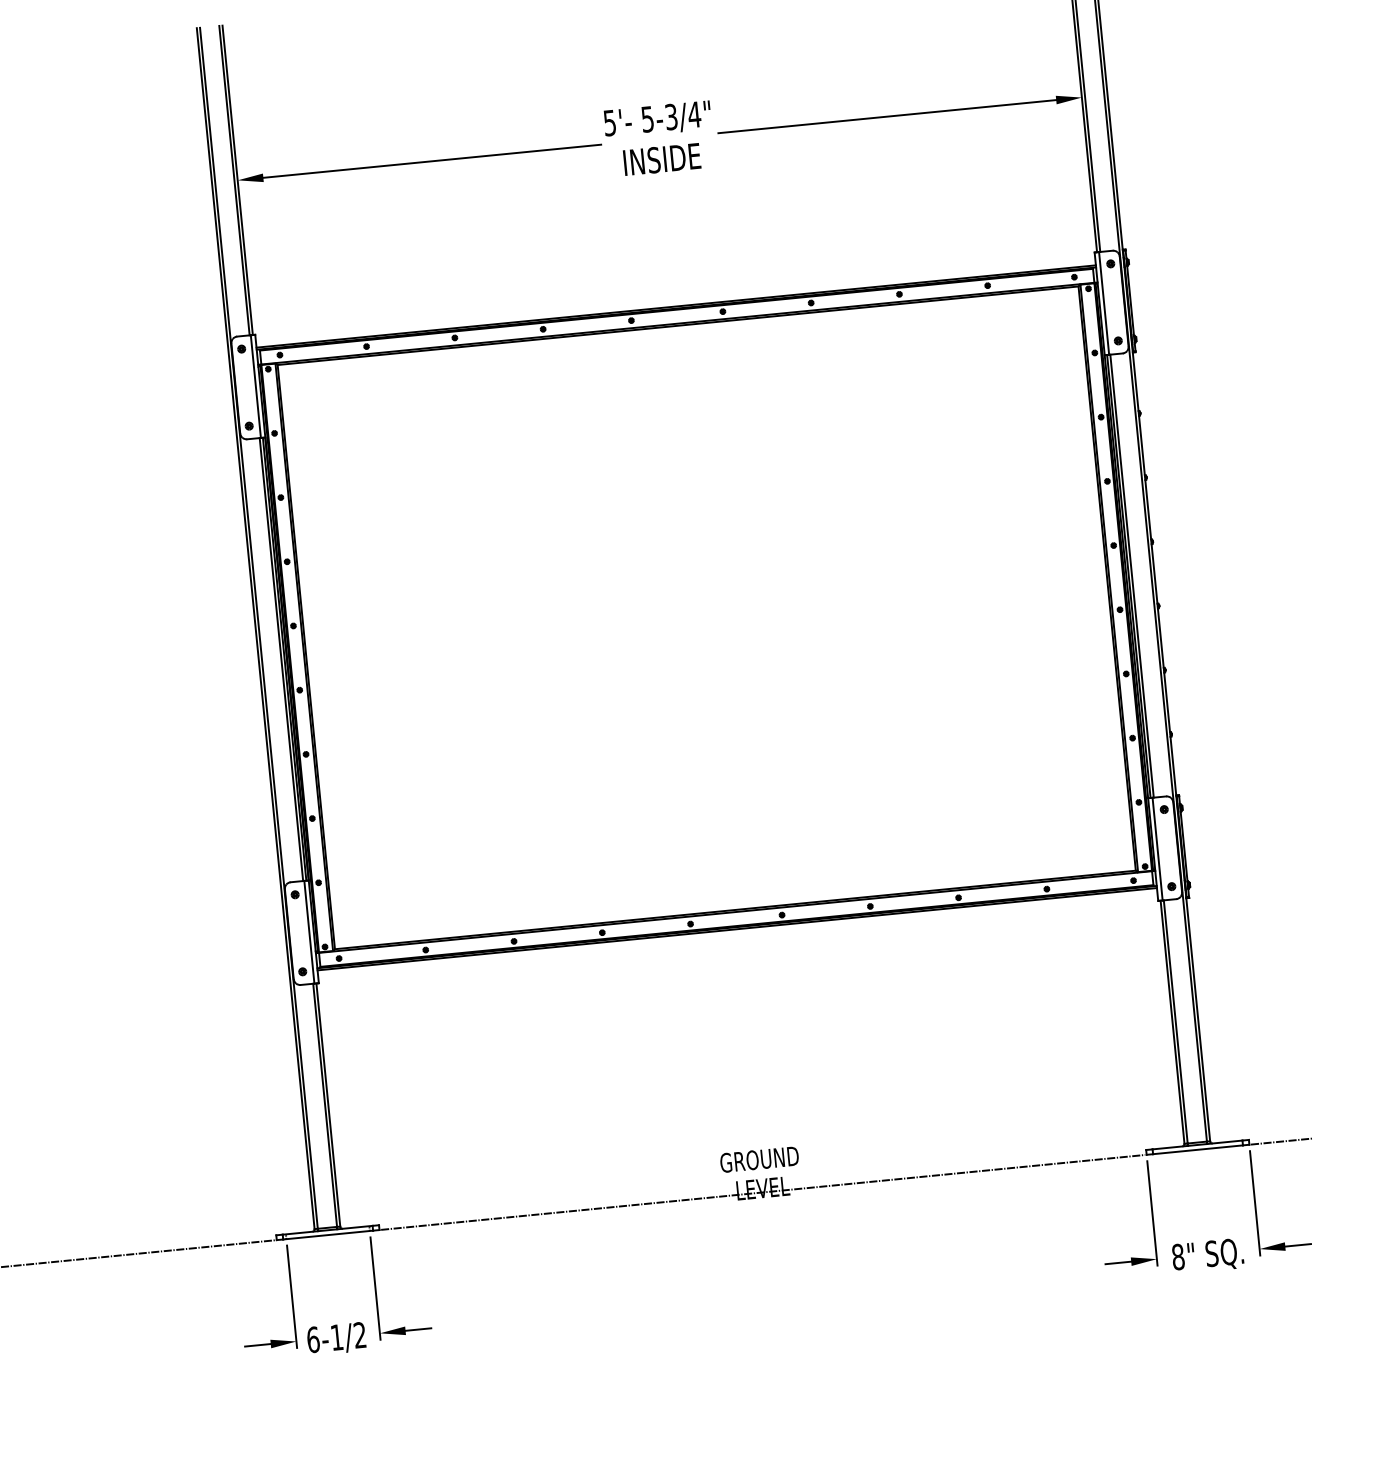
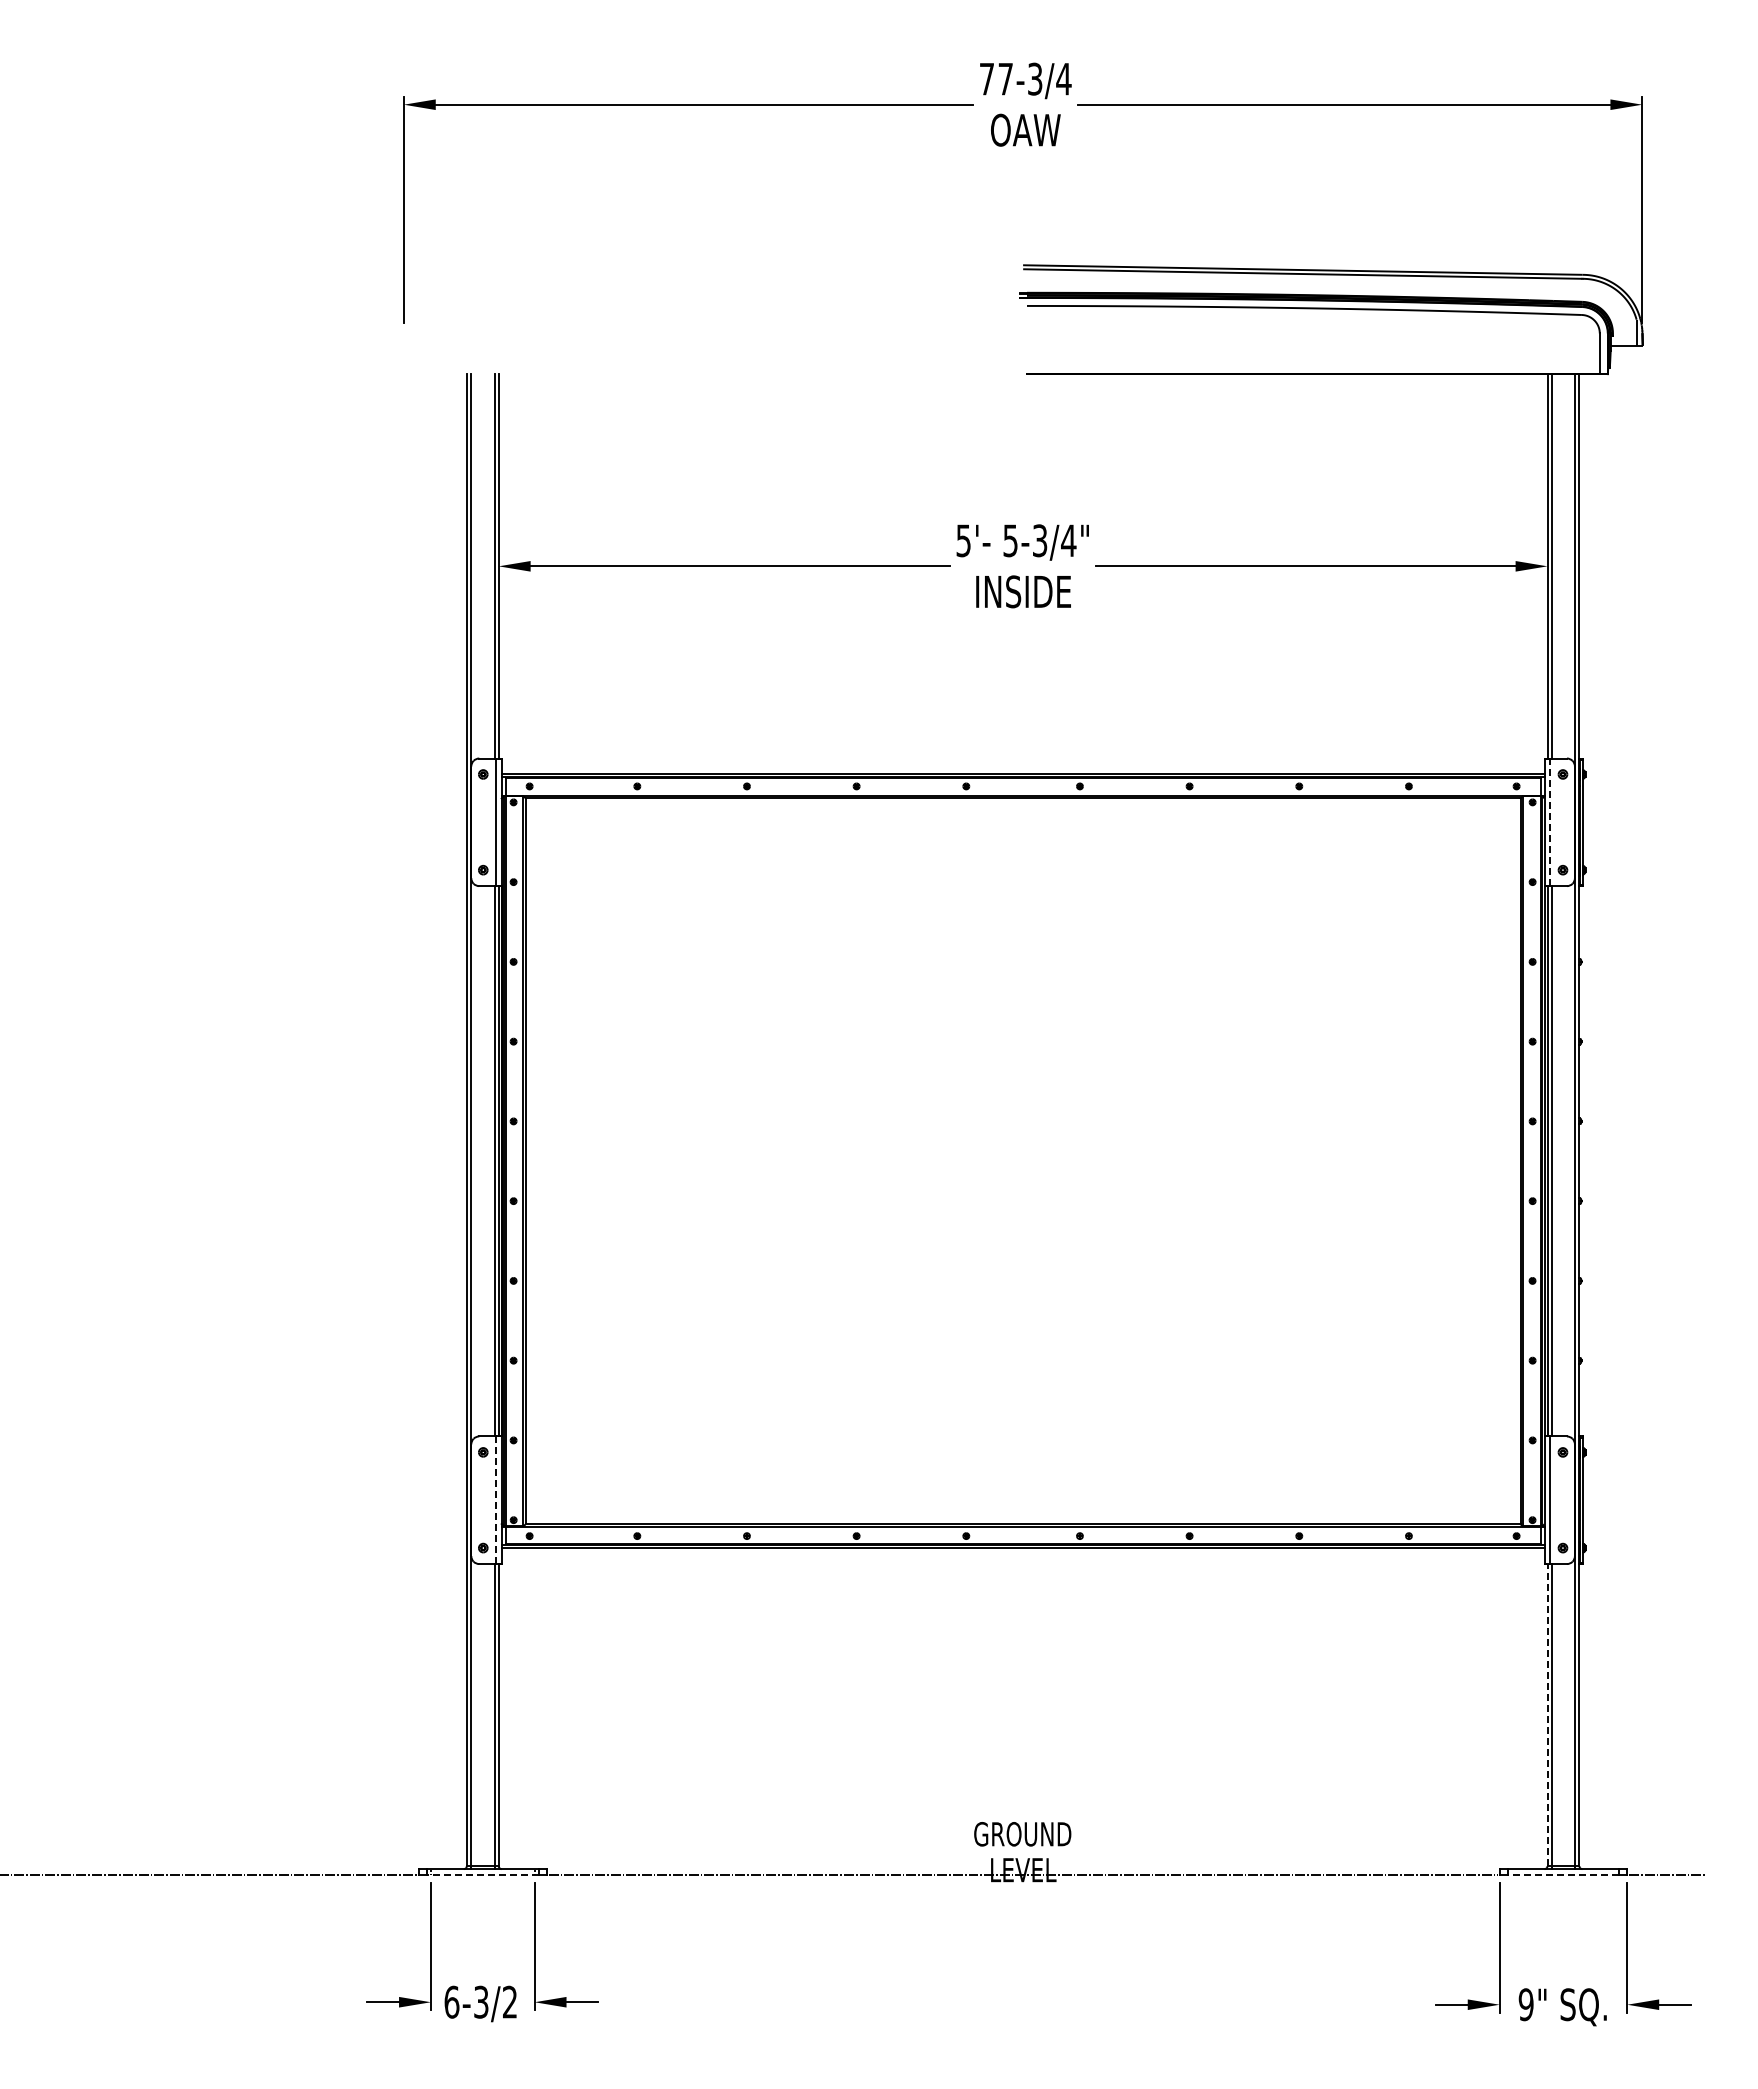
line: (1104, 303) -> (1550, 822), solid -> dashed
line: (309, 932) -> (496, 1500), solid -> dashed
line: (1172, 1021) -> (1547, 1714), solid -> dashed
line: (1198, 1150) -> (1563, 1875), solid -> dashed
line: (327, 1235) -> (482, 1875), solid -> dashed
text: (1177, 1256) -> (1525, 2004), 8" -> 9"
text: (337, 1336) -> (481, 2001), 6-1/2 -> 6-3/2

